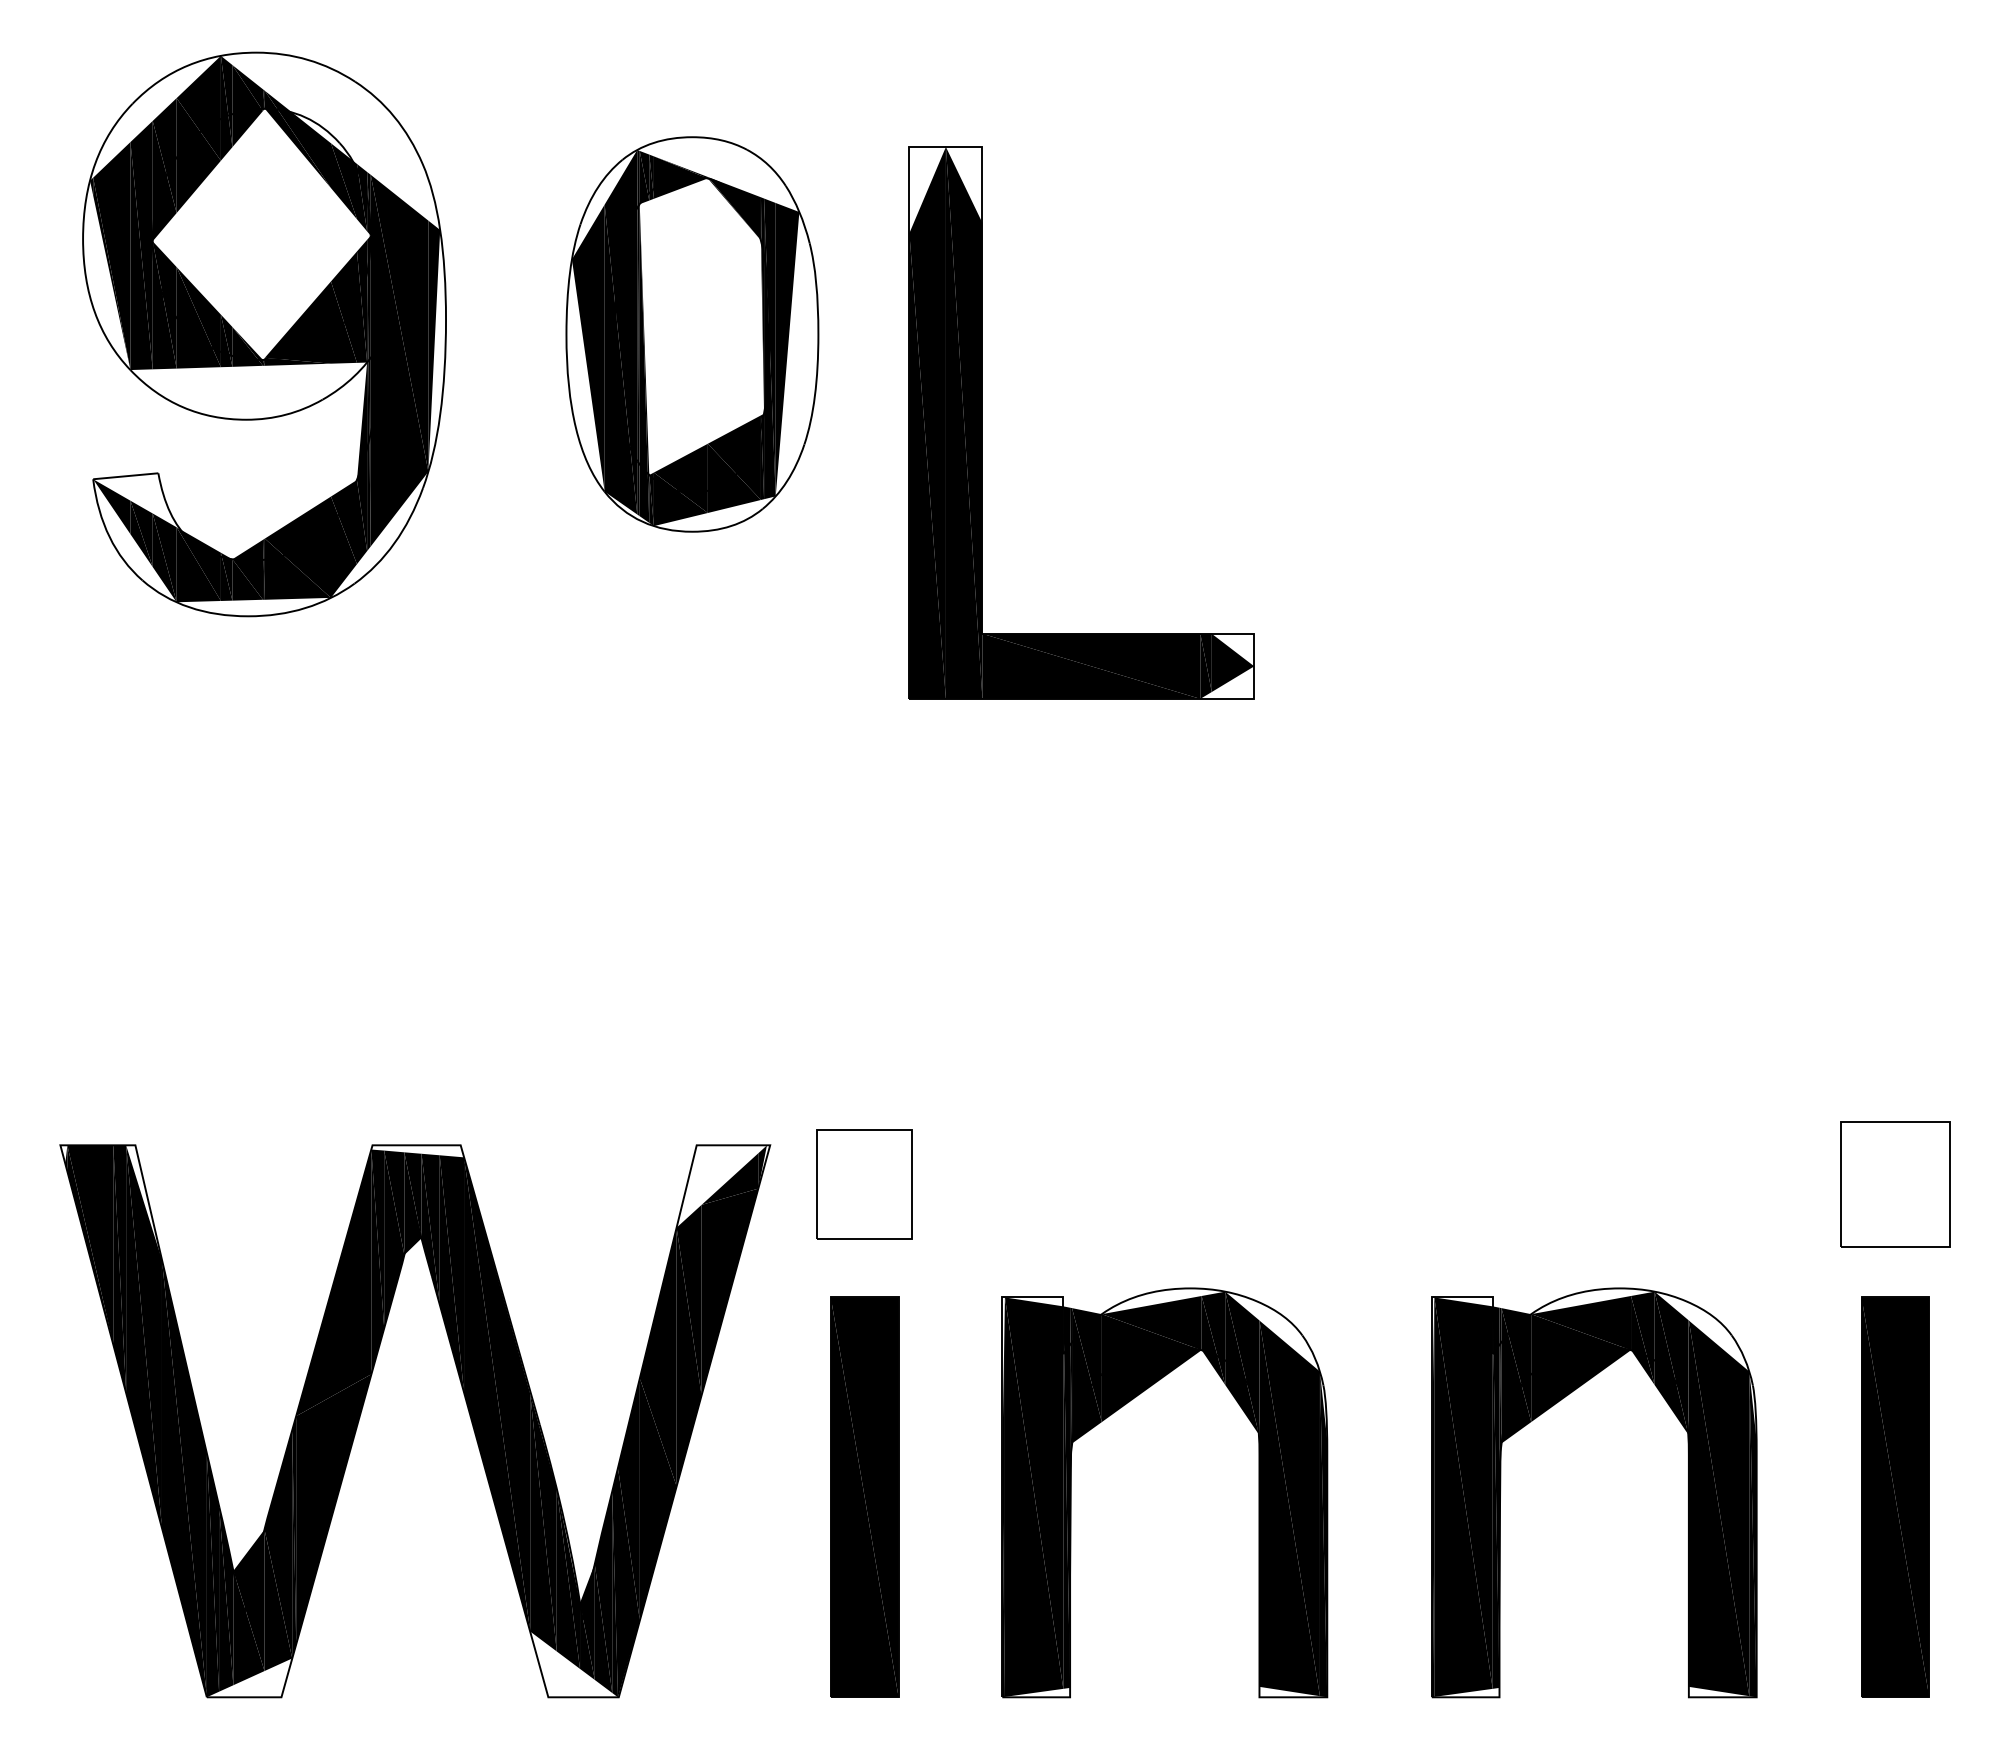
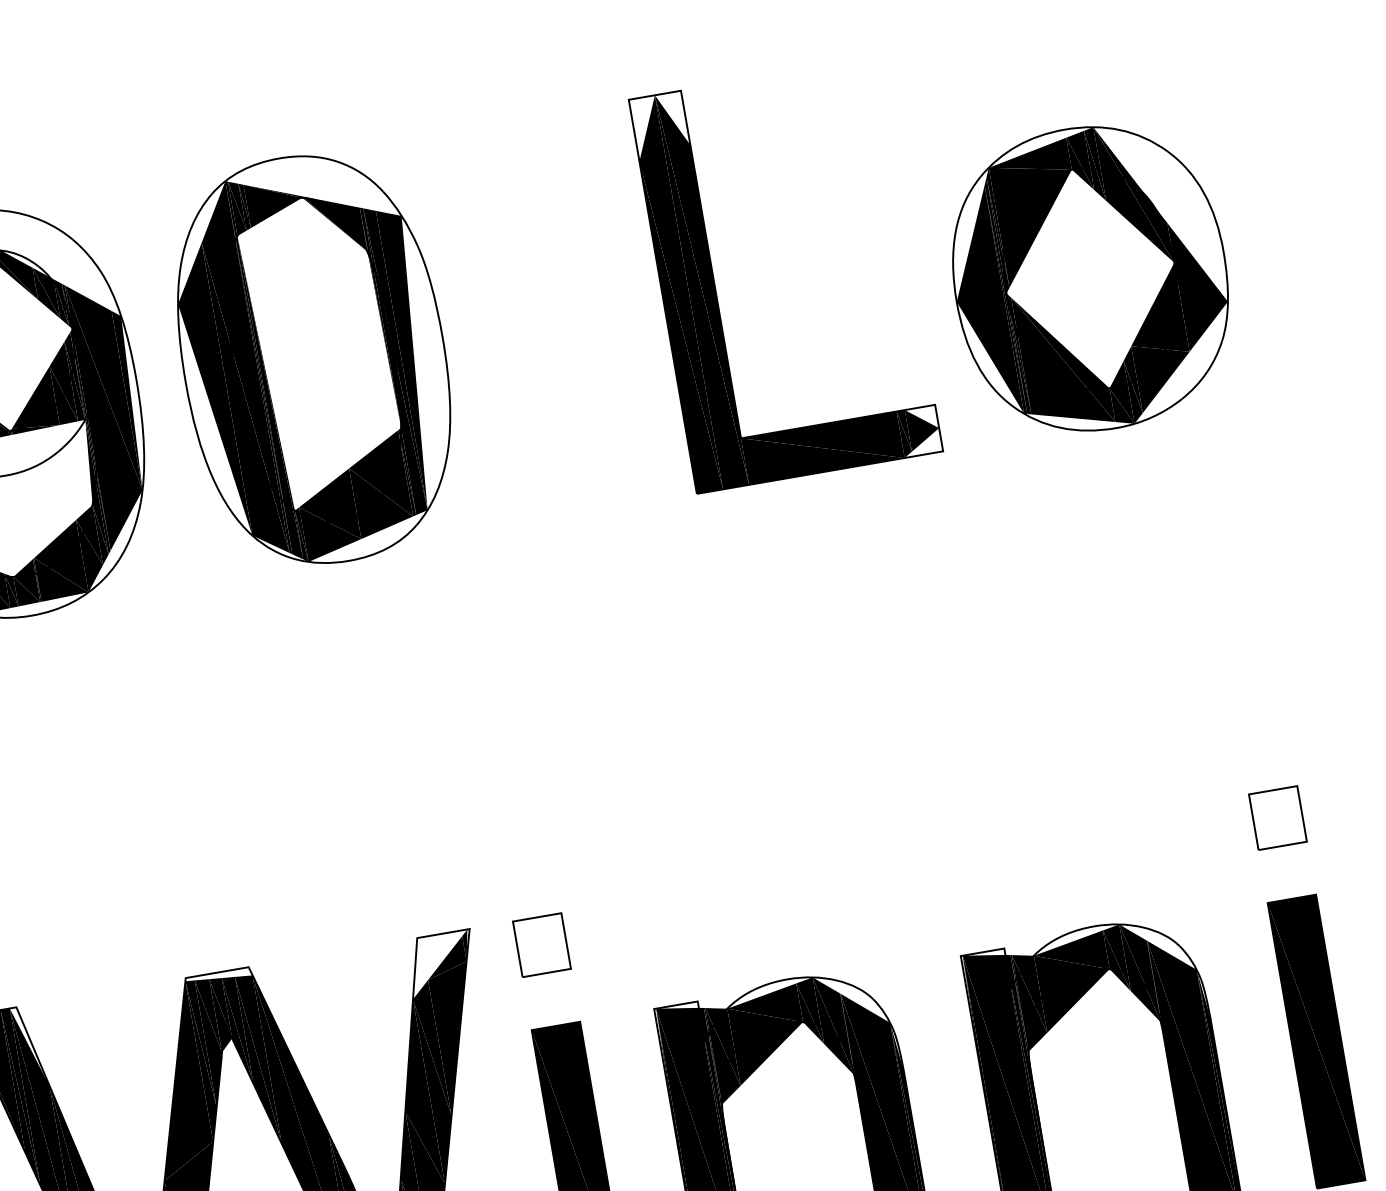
part: (692, 334) -> (314, 359), size x1.43
part: (1767, 406) -> (1090, 278), added
part: (982, 422) -> (715, 287), moved
part: (864, 1183) -> (541, 944), size x0.71
part: (1895, 1183) -> (1277, 817), size x0.62

